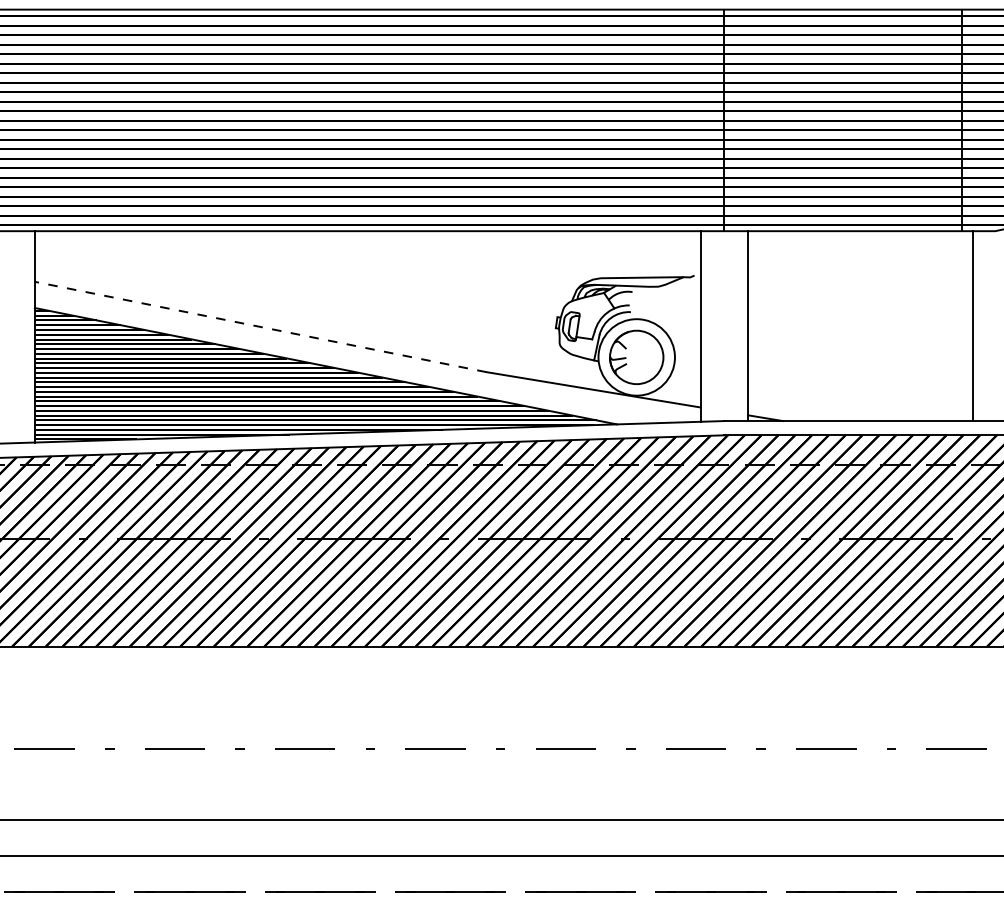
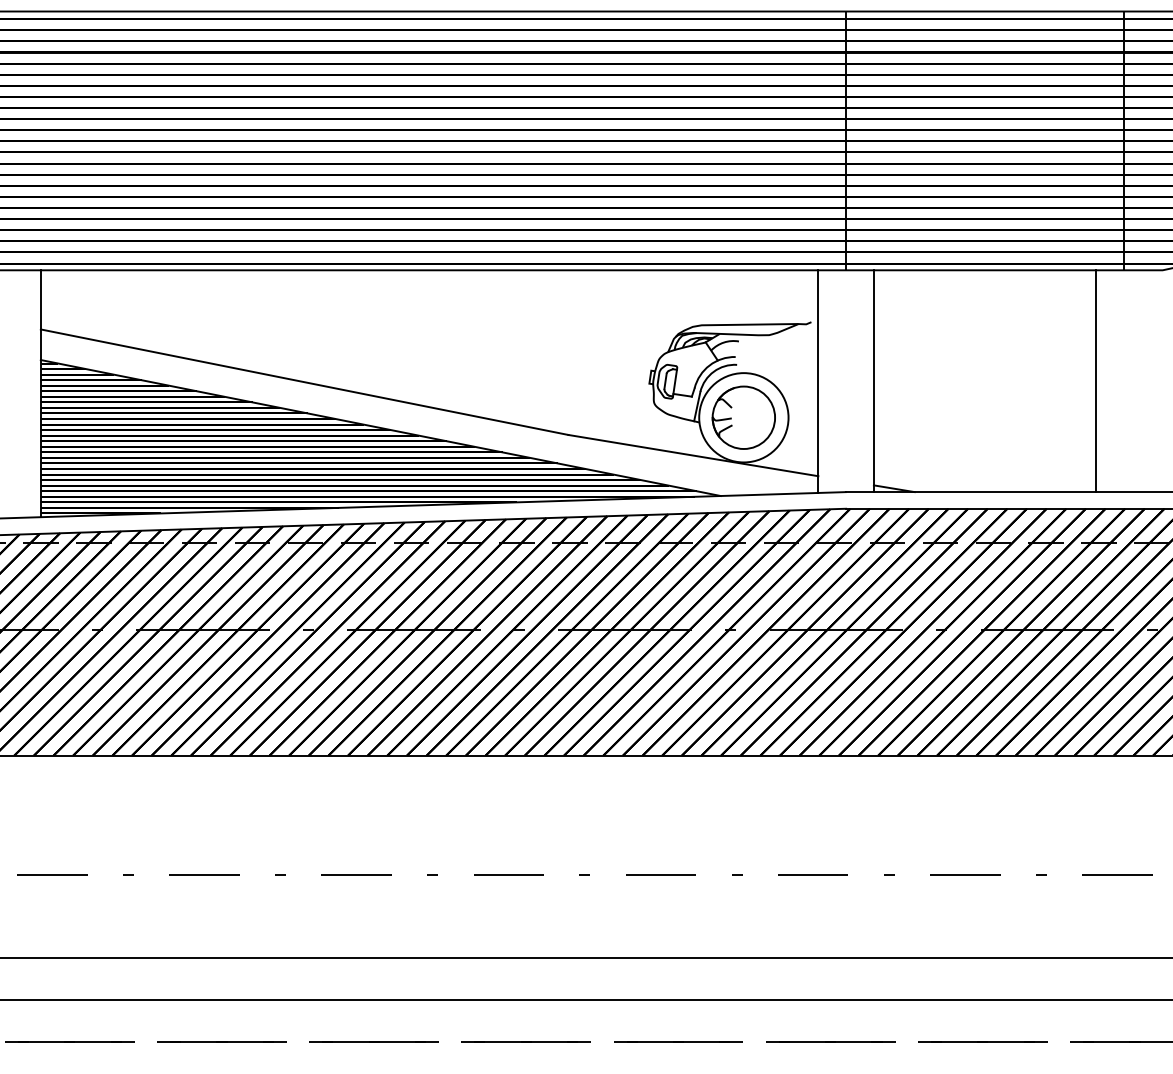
line: (260, 326) -> (304, 381), dashed -> solid
line: (973, 326) -> (1096, 381), moved

